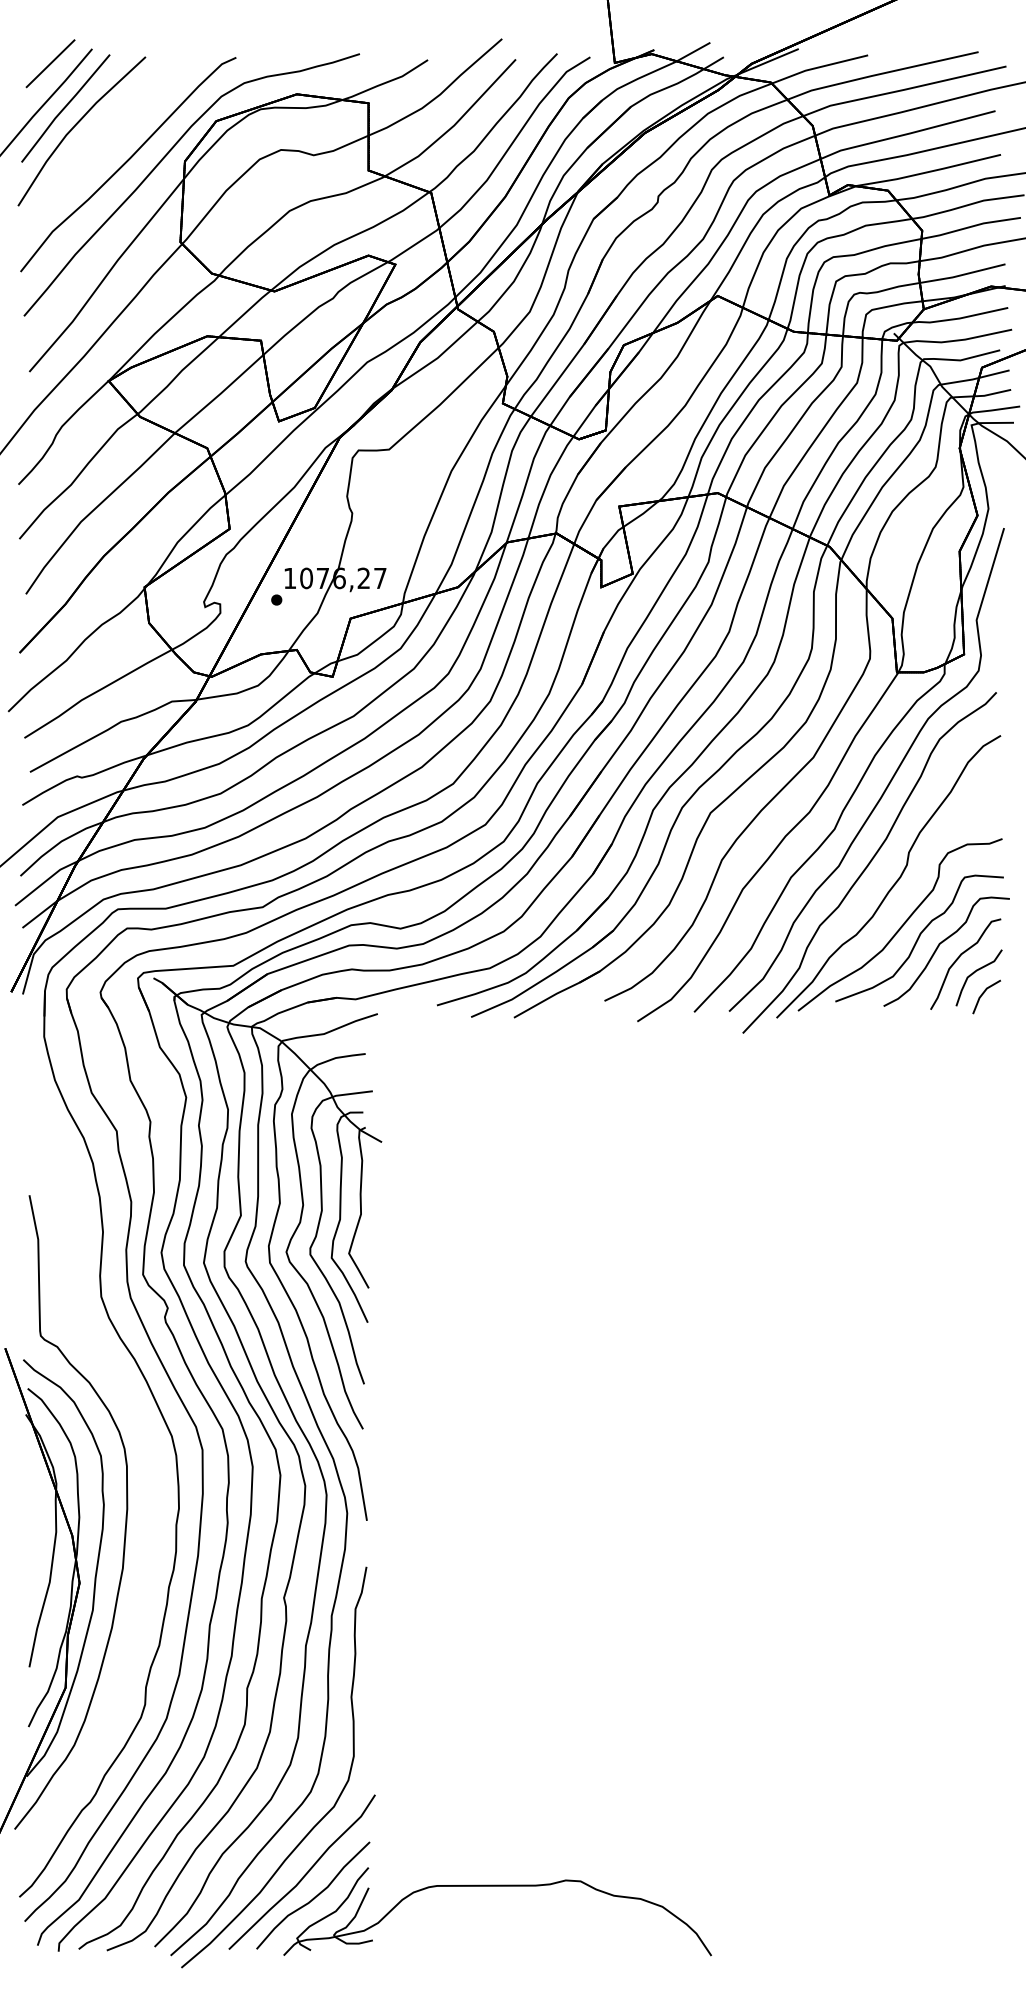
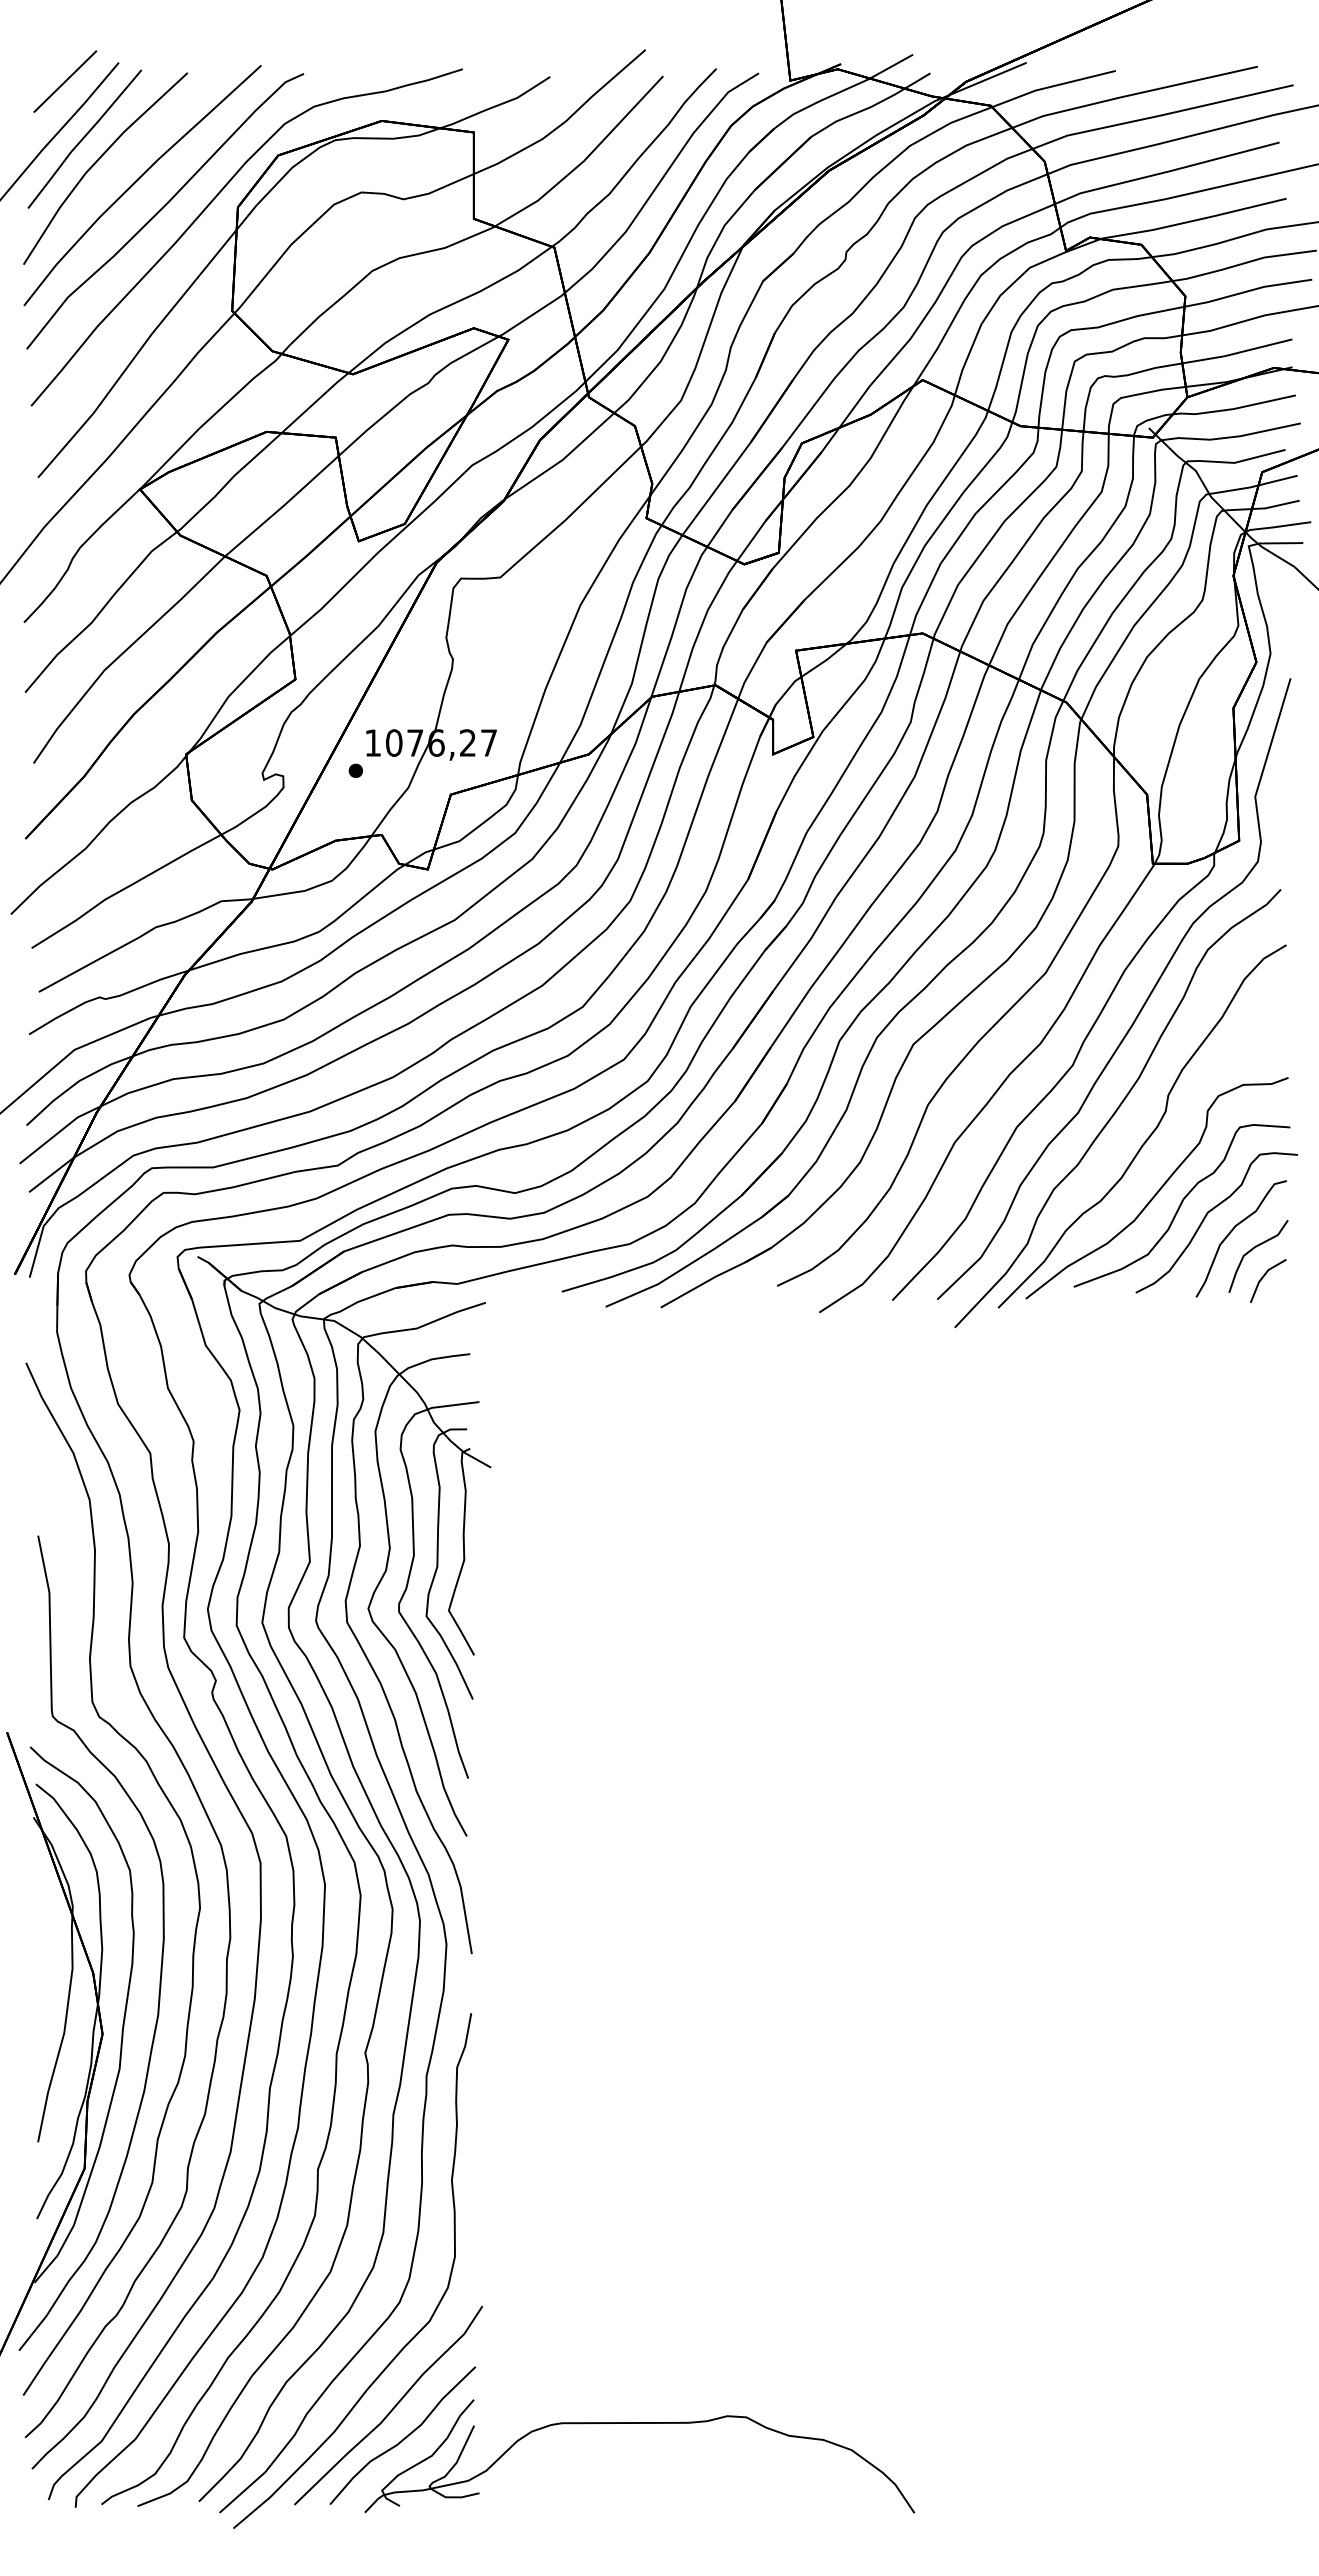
part: (107, 140) -> (138, 180), added
curve: (149, 1448) -> (192, 1860), added

